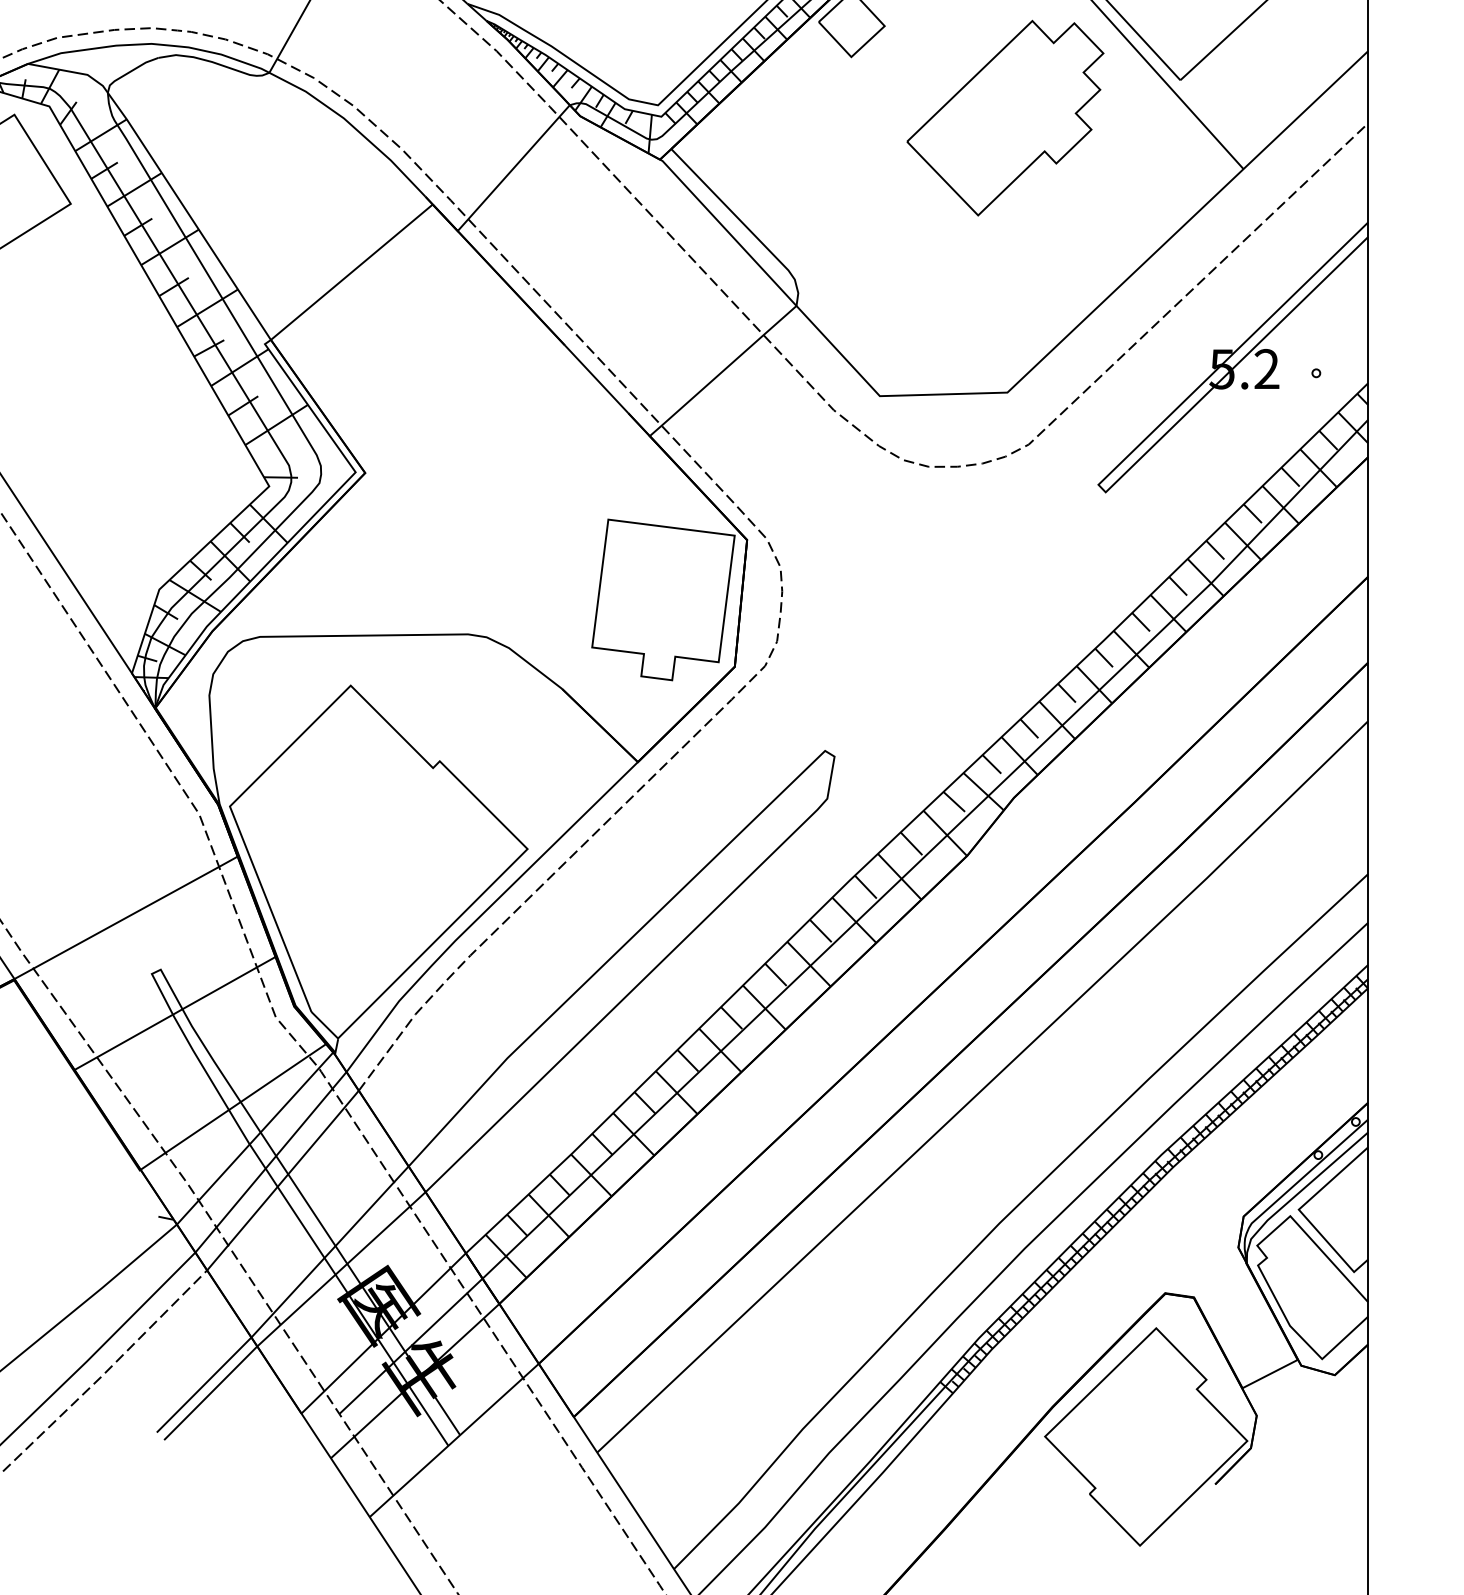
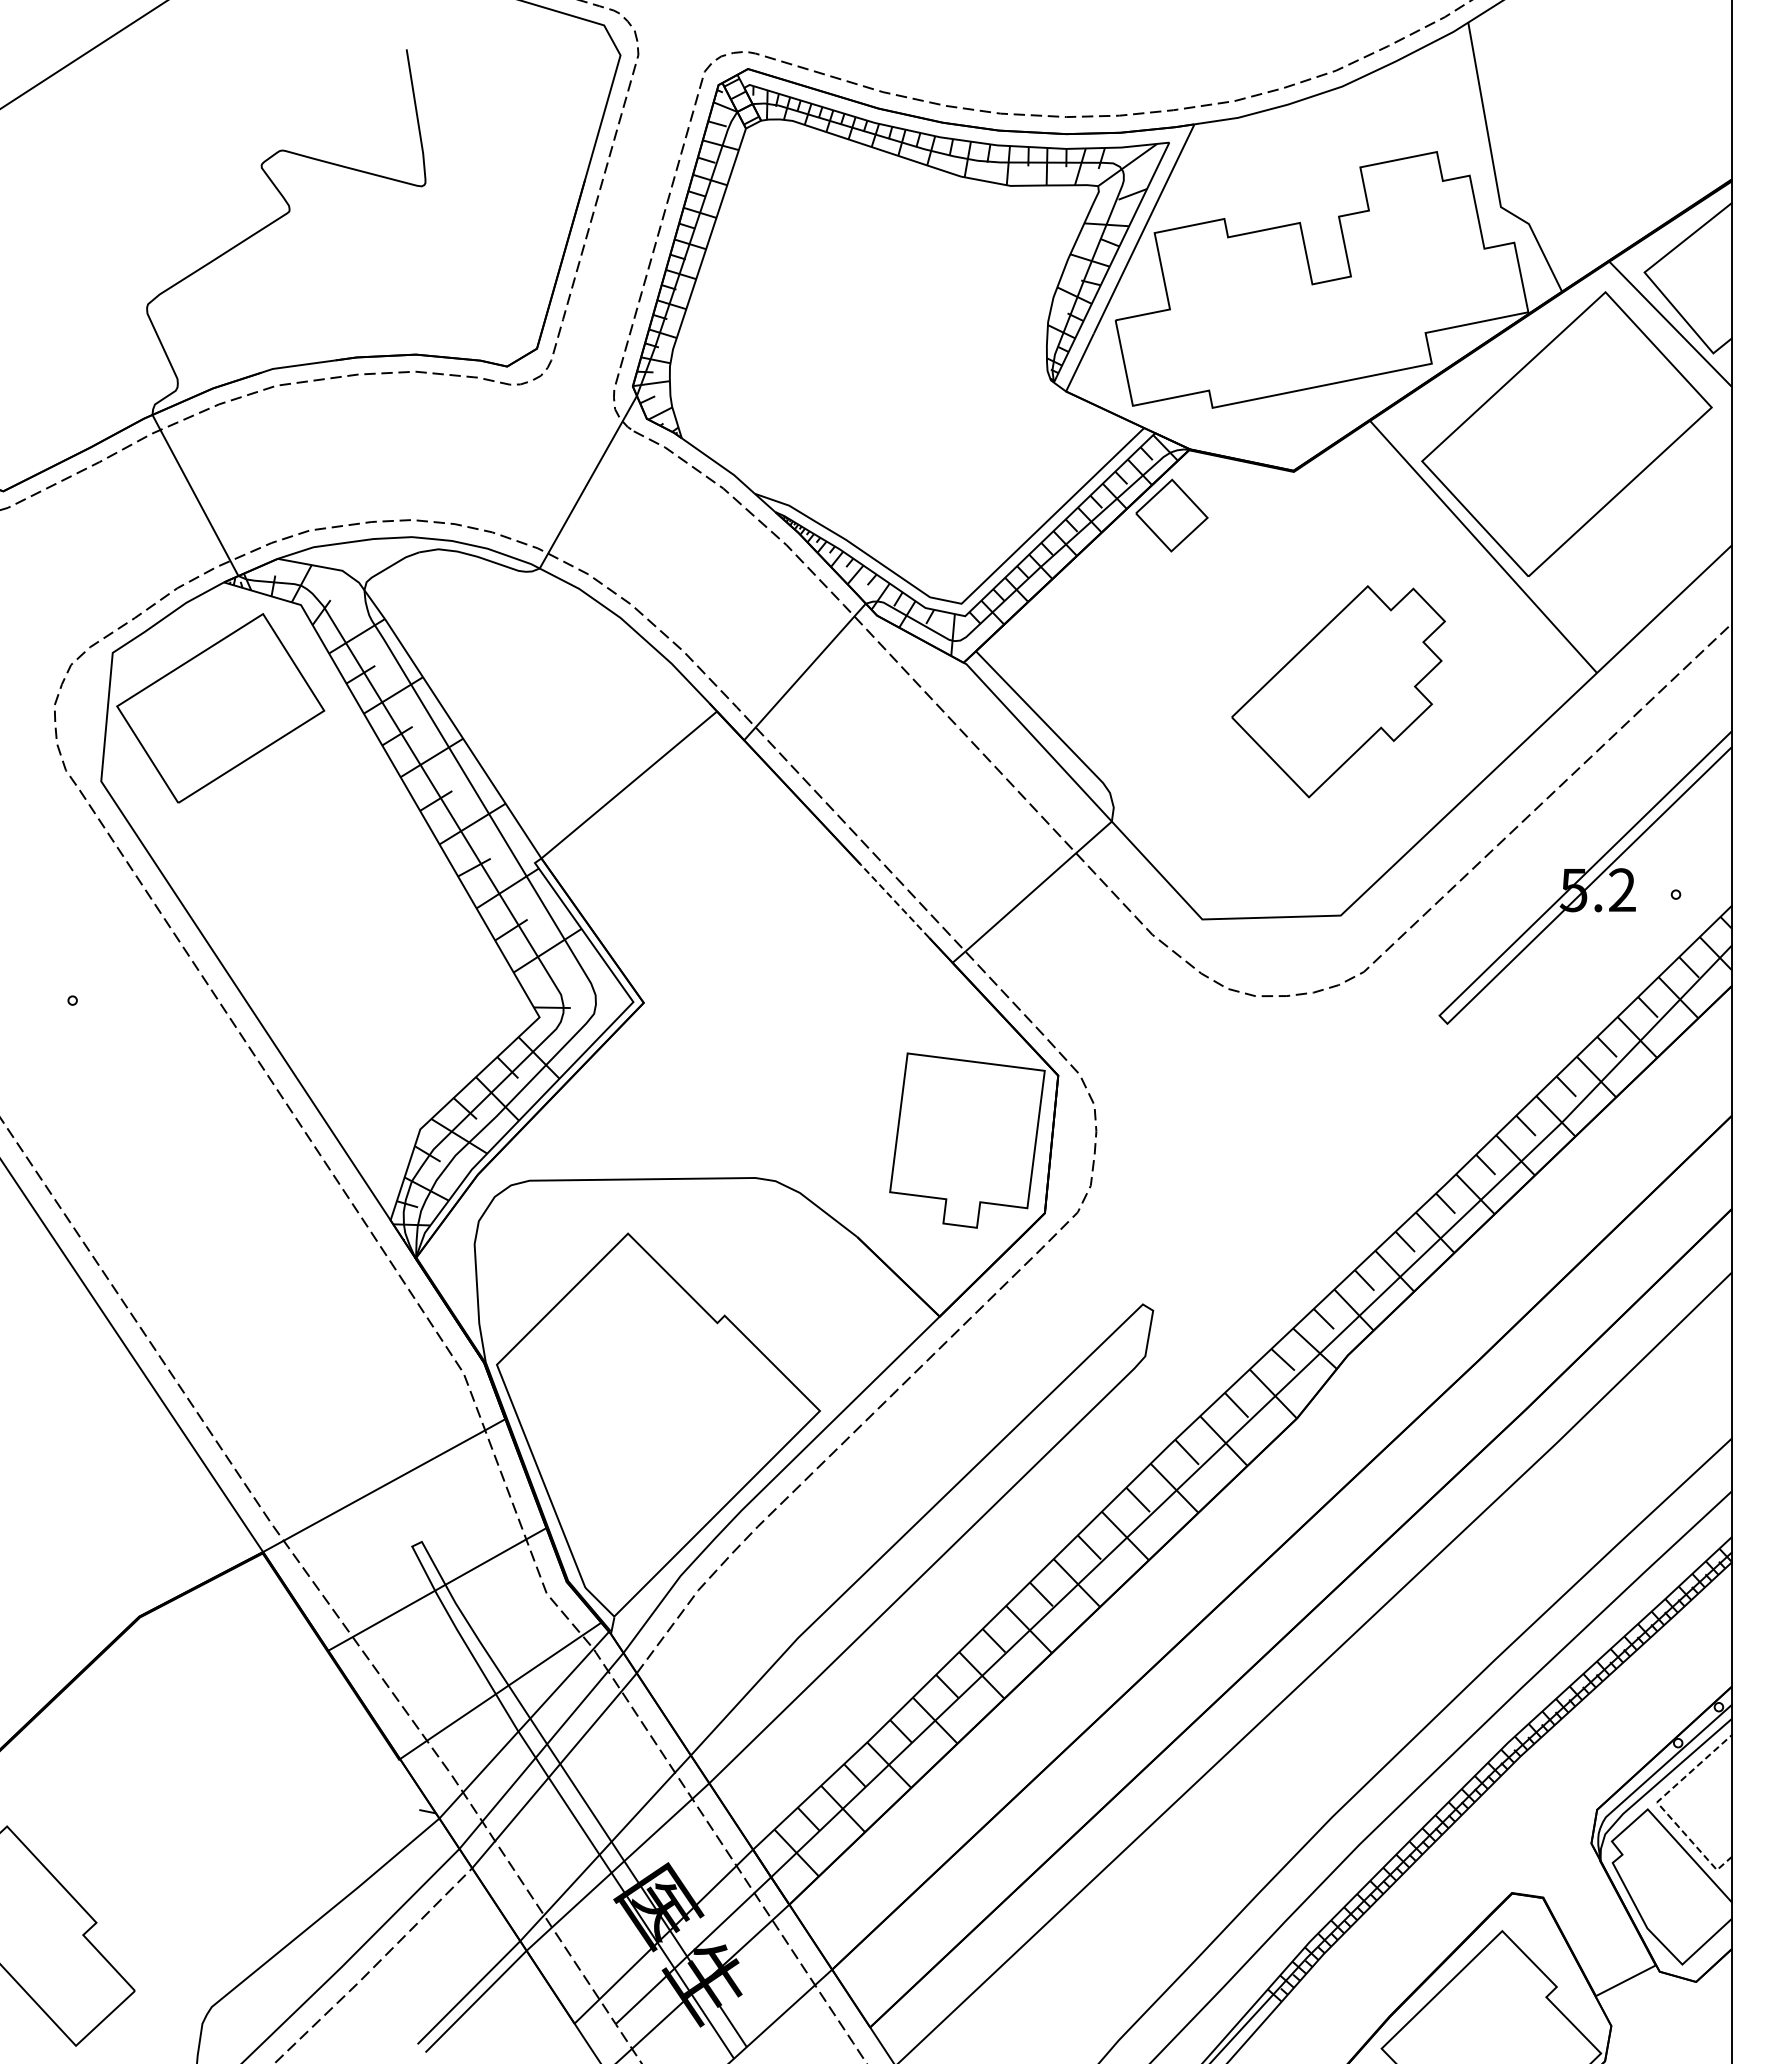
part: (1005, 117) -> (1338, 691), moved
line: (596, 378) -> (894, 900), solid -> dashed
line: (1302, 1213) -> (1660, 1806), solid -> dashed

